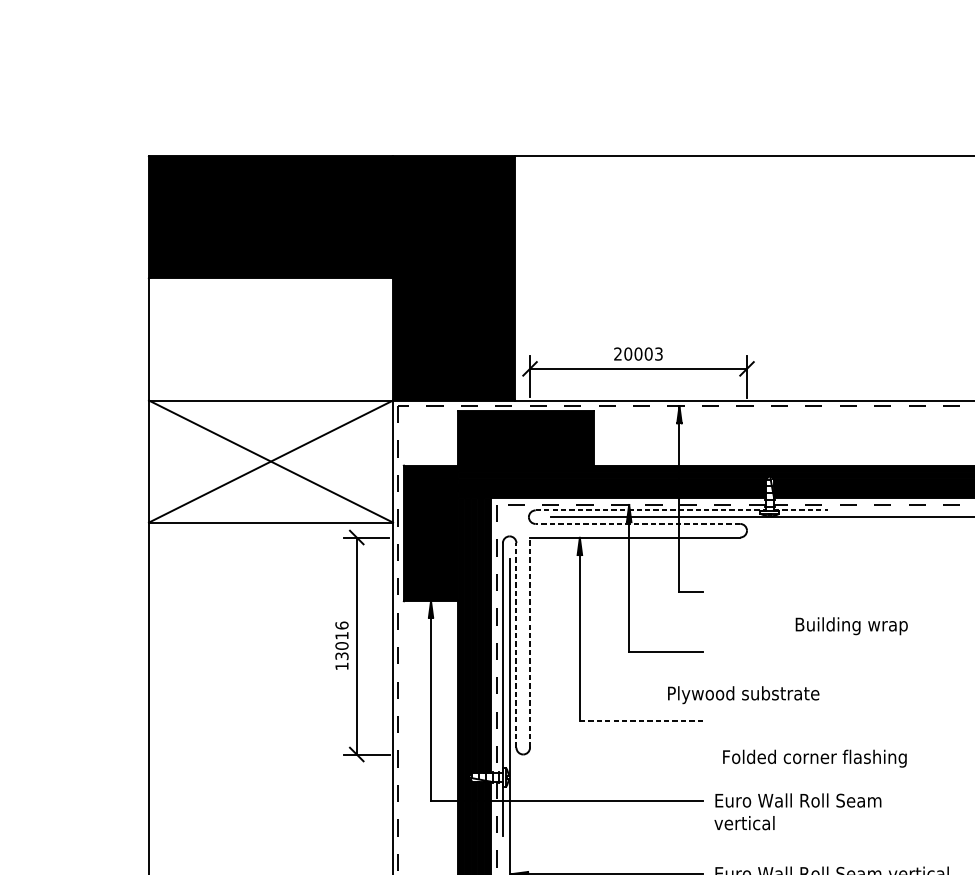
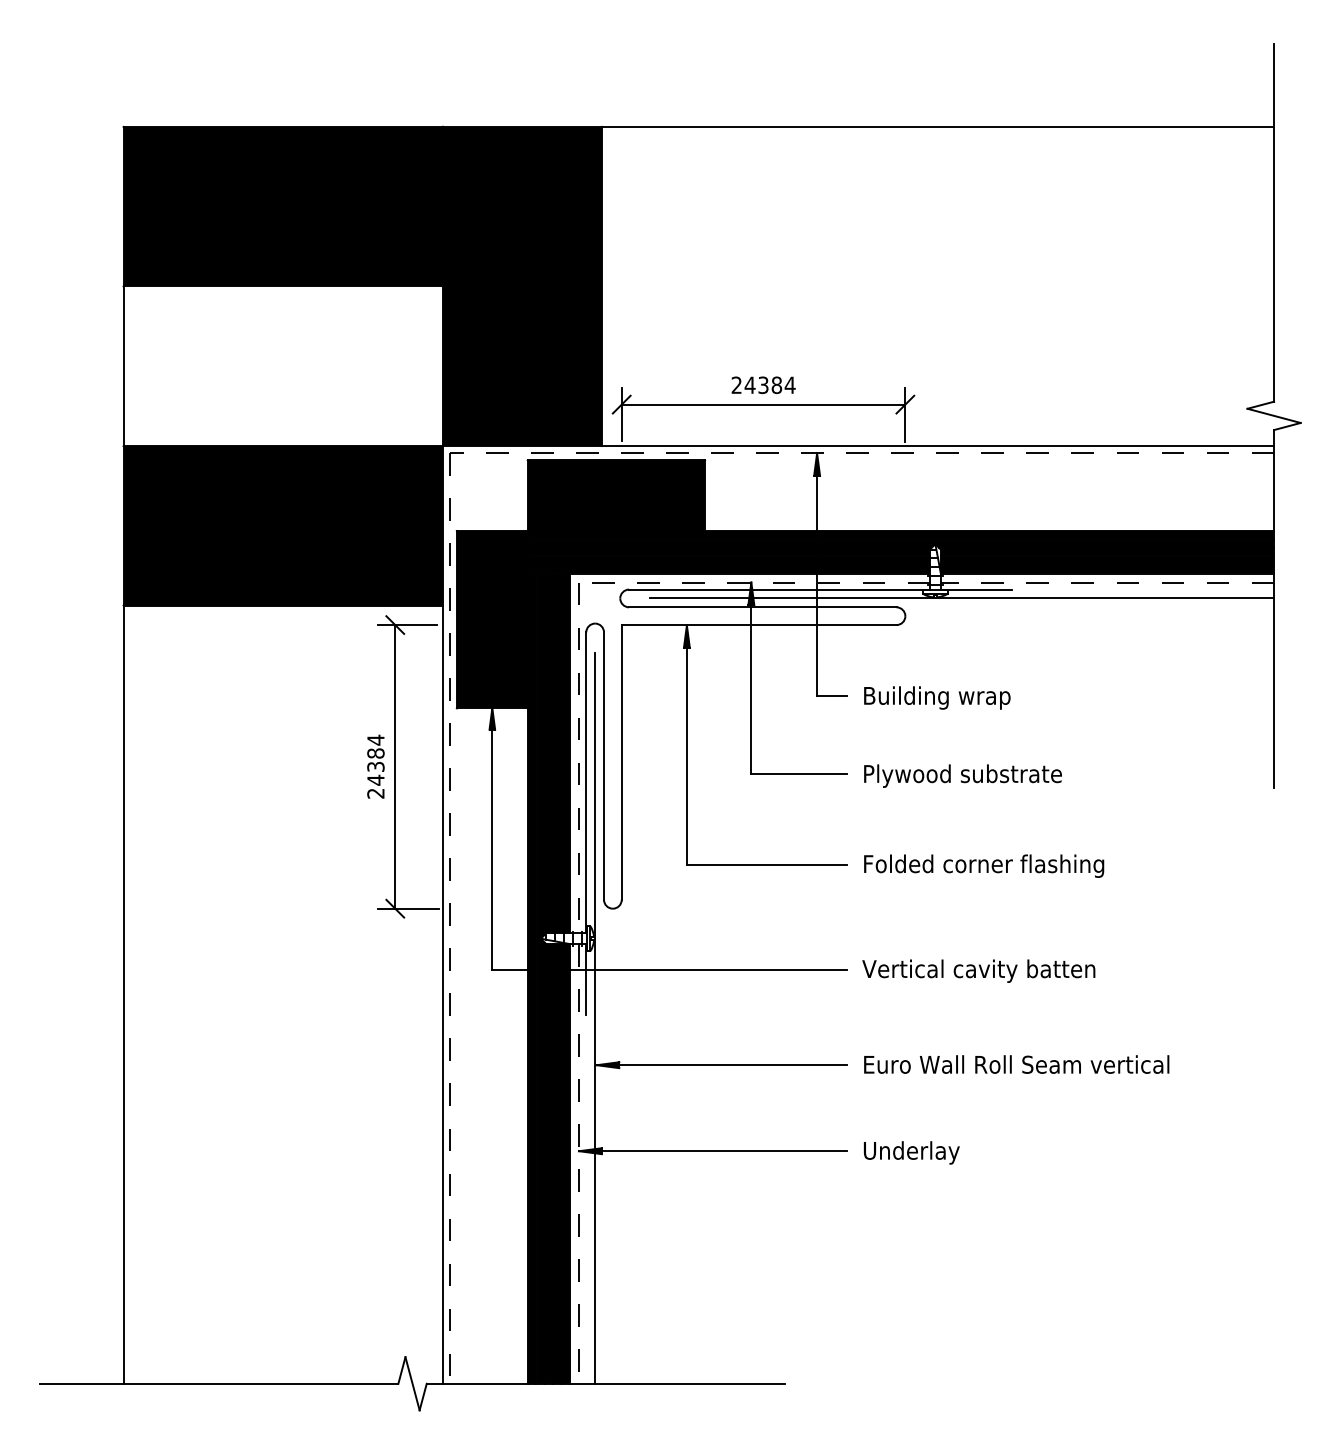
text: (643, 354) -> (769, 385), 20003 -> 24384
fill: (270, 461) -> (282, 525), added
line: (651, 510) -> (780, 589), dashed -> solid
line: (801, 510) -> (976, 589), dashed -> solid
line: (637, 524) -> (762, 607), dashed -> solid
text: (851, 625) -> (937, 697), moved
line: (529, 641) -> (621, 761), dashed -> solid
text: (341, 645) -> (375, 766), 13016 -> 24384
line: (516, 645) -> (604, 766), dashed -> solid
text: (743, 694) -> (962, 775), moved
line: (641, 720) -> (767, 864), dashed -> solid
text: (815, 758) -> (984, 865), moved
text: (802, 811) -> (978, 983), Euro Wall Roll Seam vertical -> Vertical cavity batten

